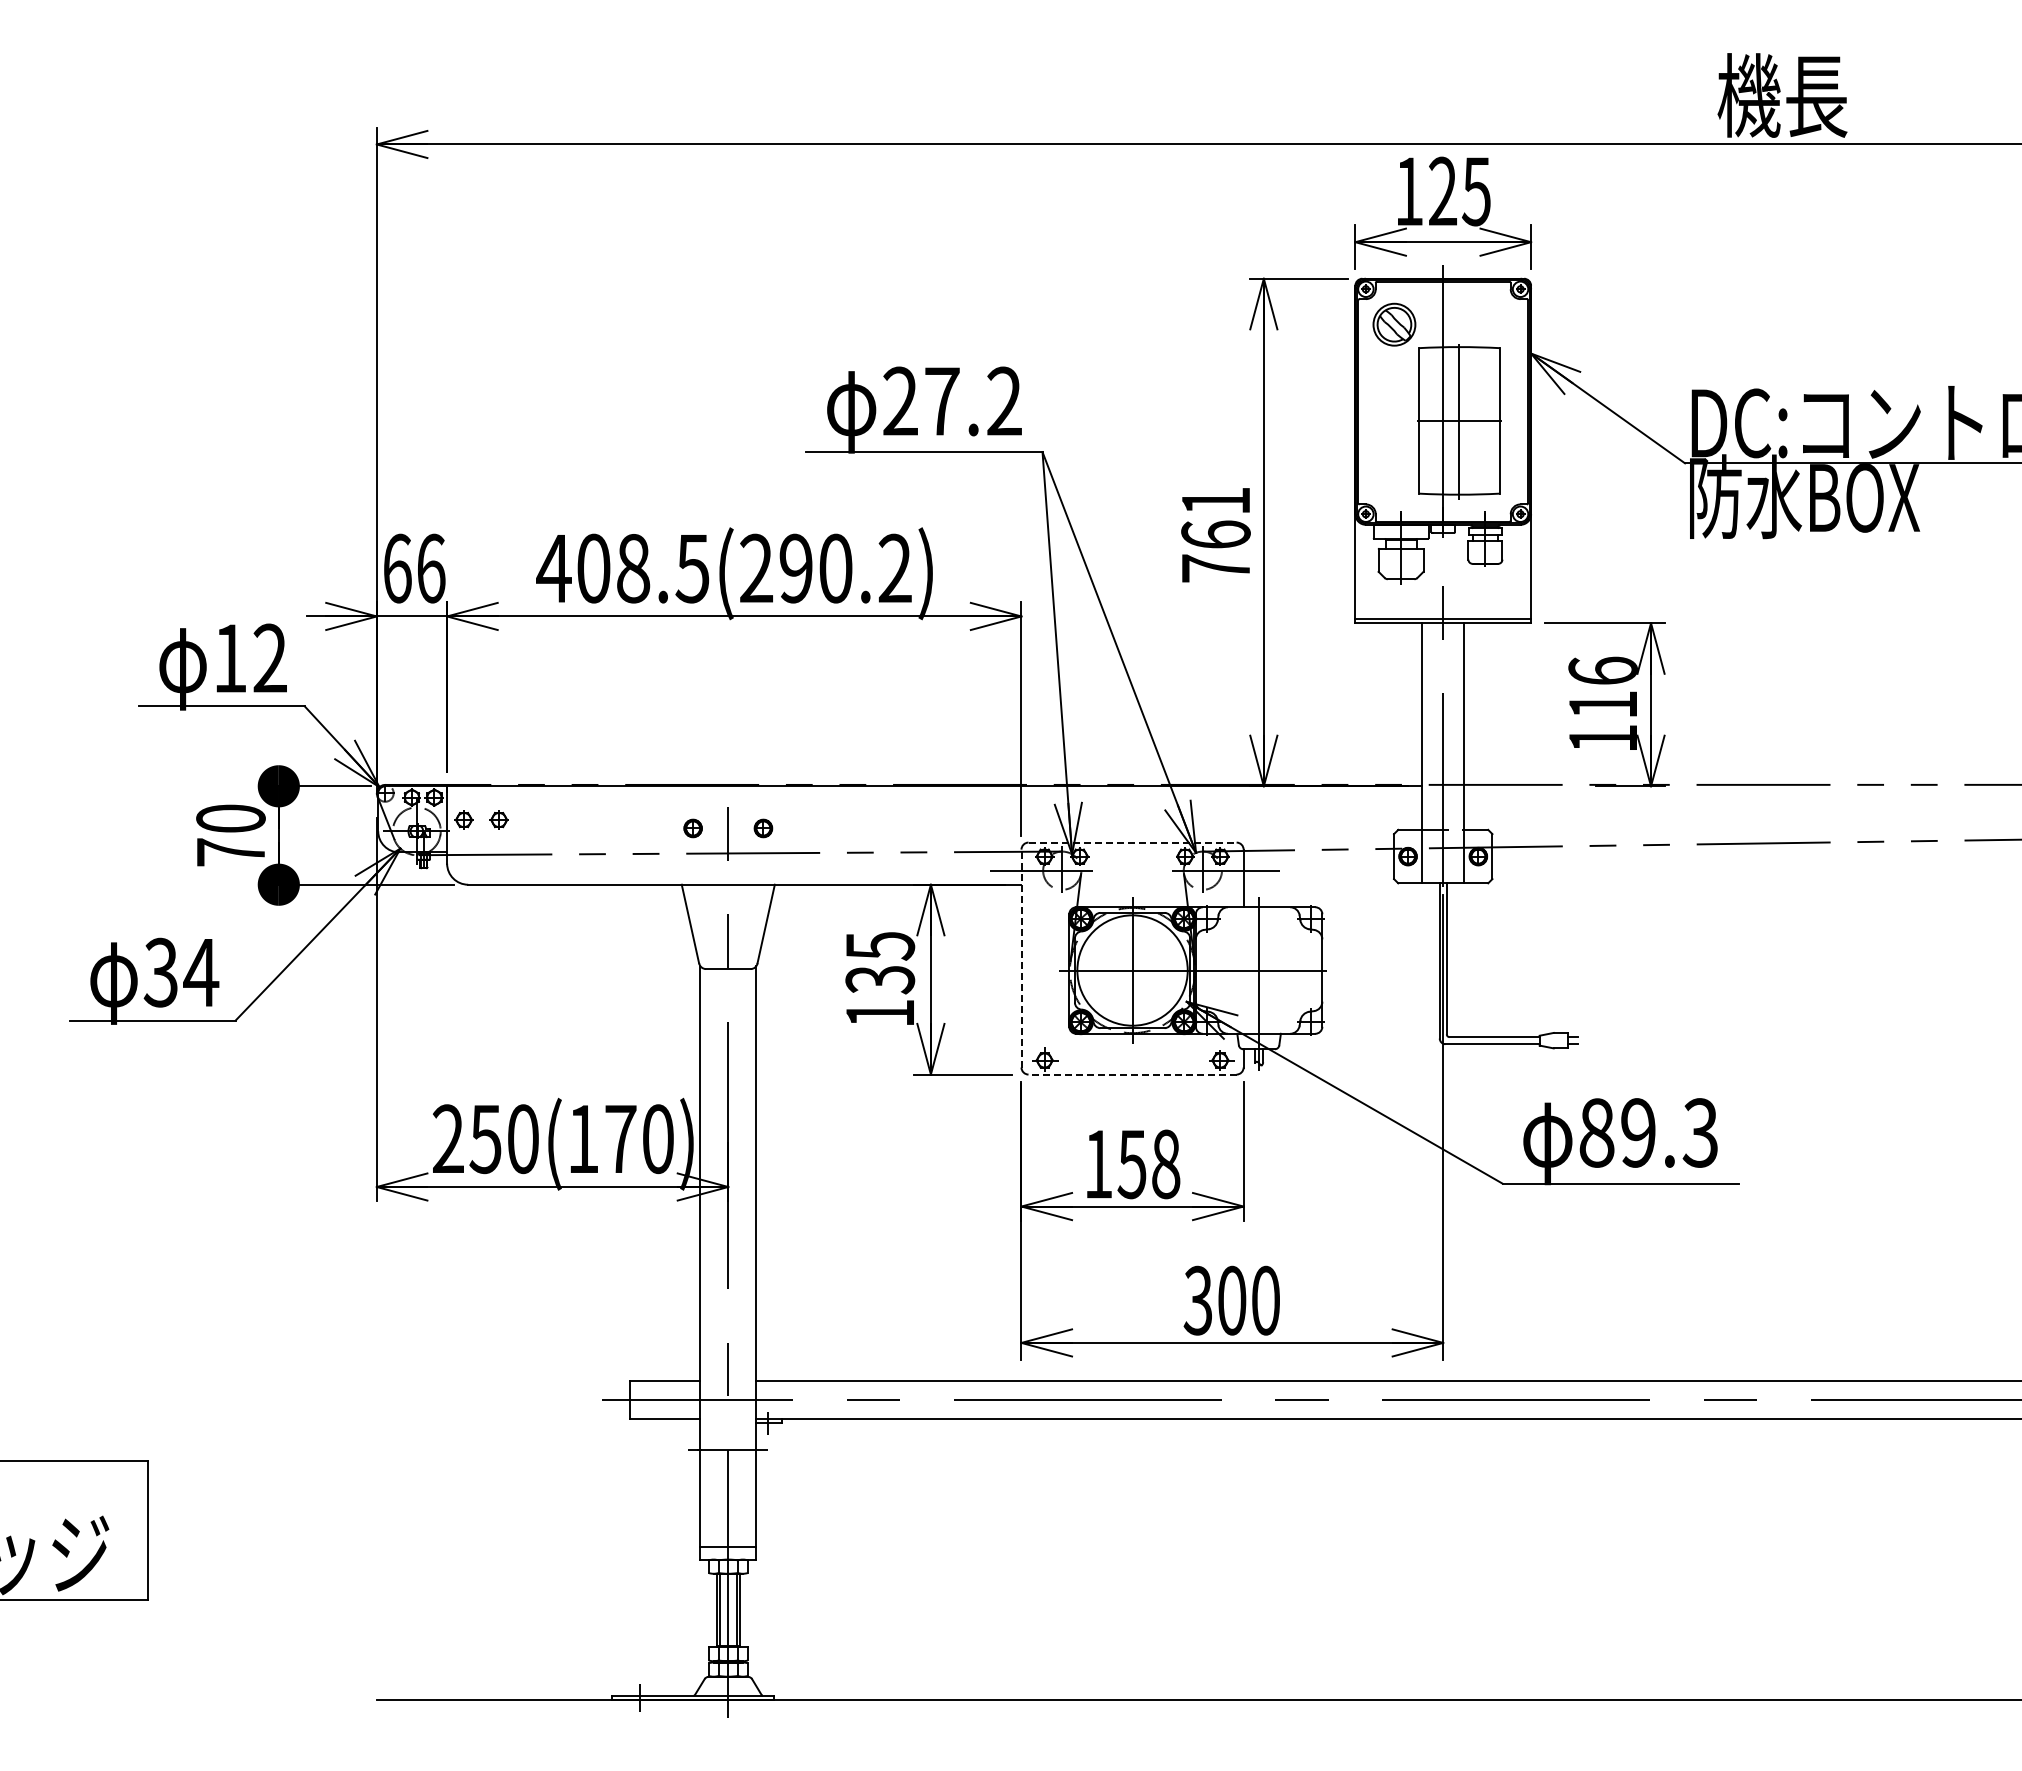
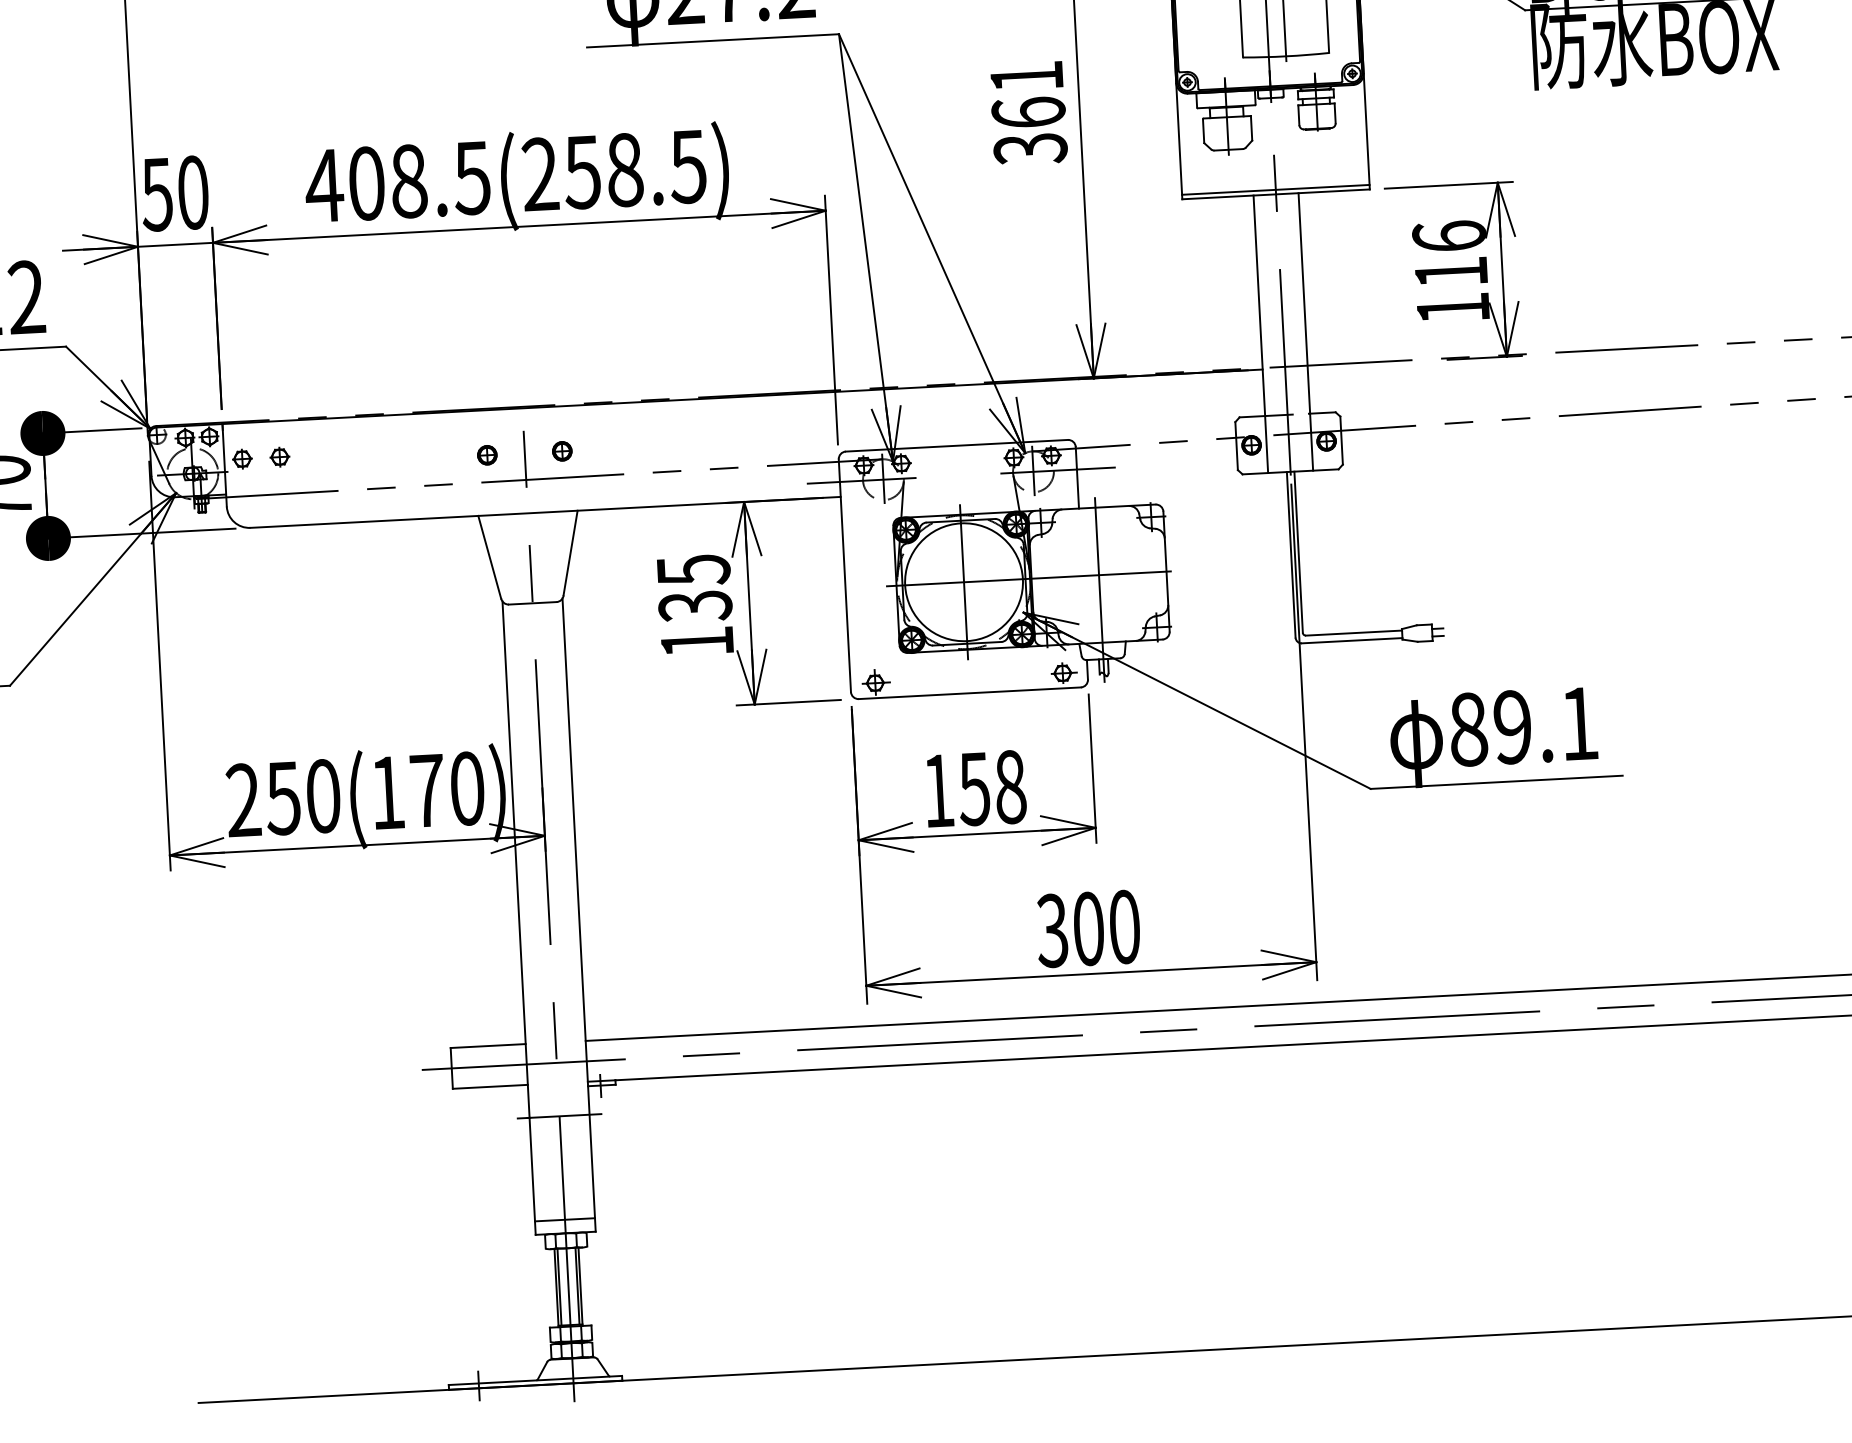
text: (413, 568) -> (174, 193), 66 -> 50
text: (844, 568) -> (634, 169), 408.5(290.2) -> 408.5(258.5)
text: (1215, 568) -> (1030, 148), 761 -> 361
line: (1133, 842) -> (957, 445), dashed -> solid
line: (1021, 958) -> (844, 575), dashed -> solid
line: (1132, 1074) -> (969, 693), dashed -> solid
text: (1699, 1132) -> (1577, 723), 89.3 -> 89.1

